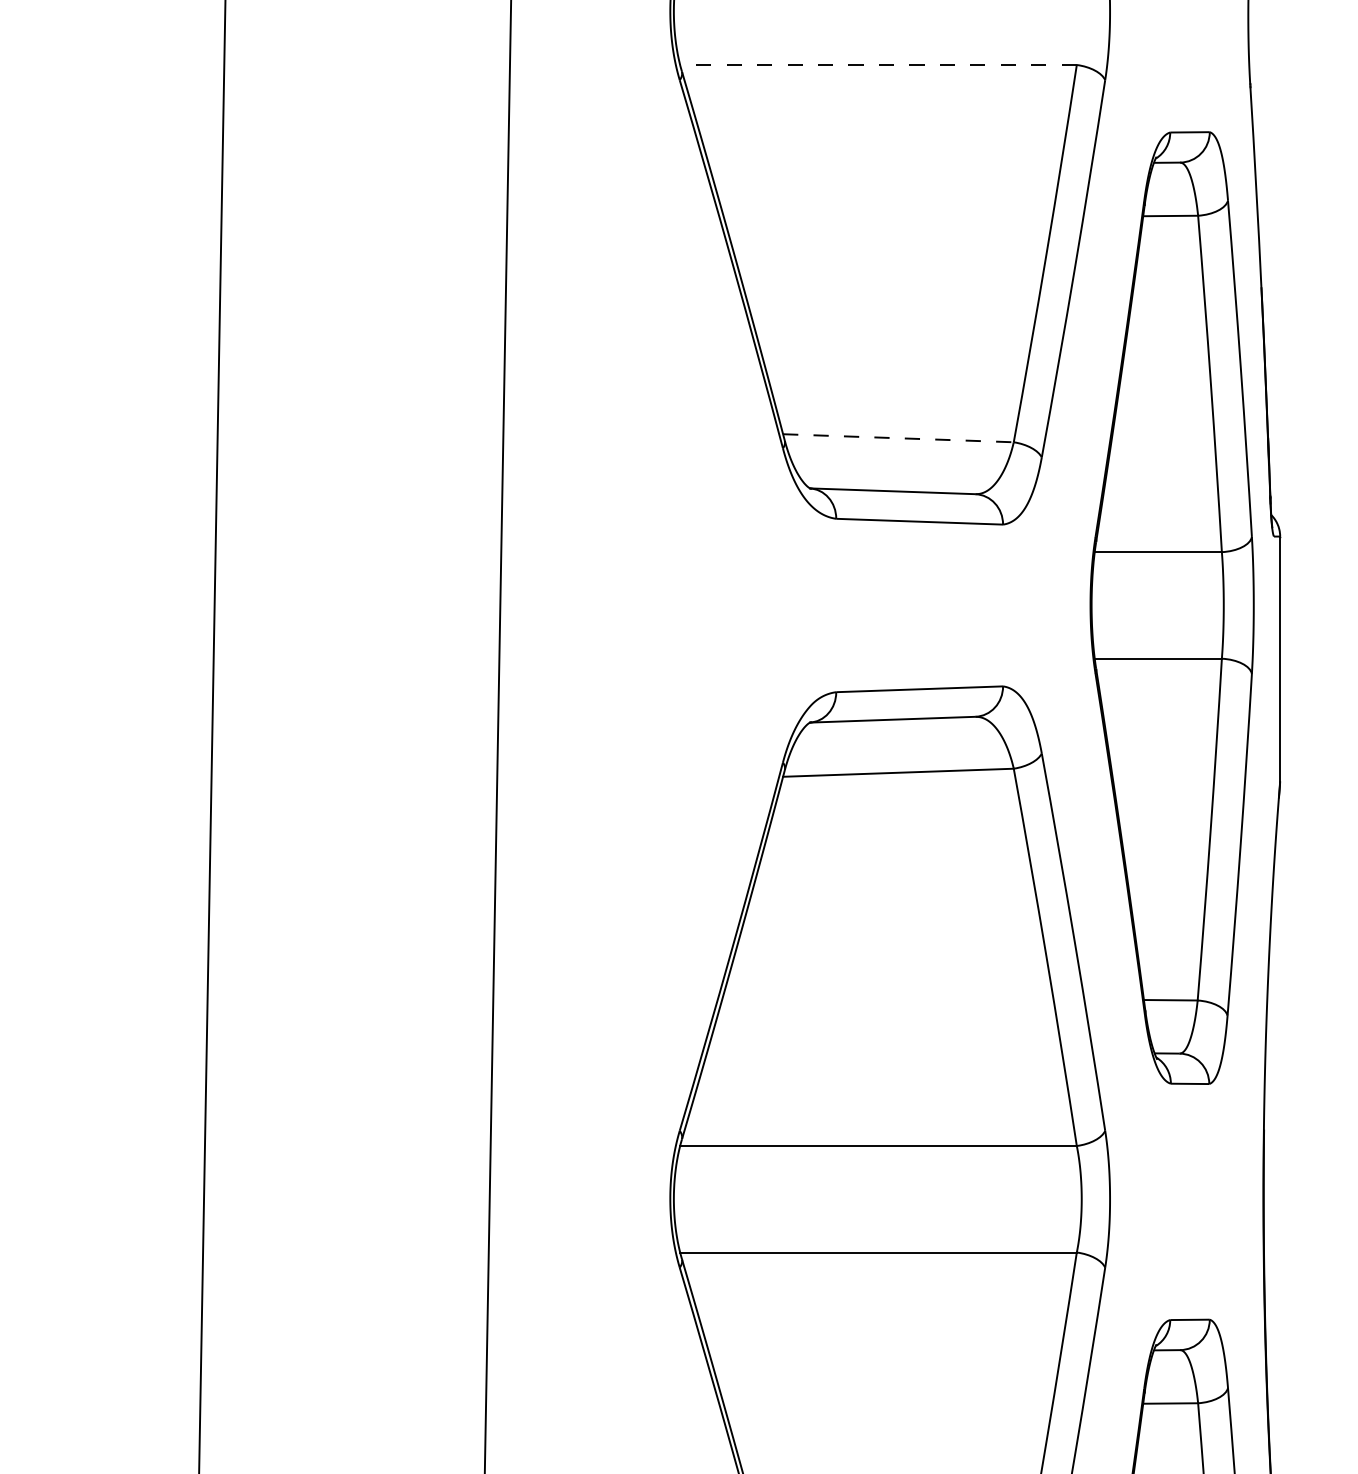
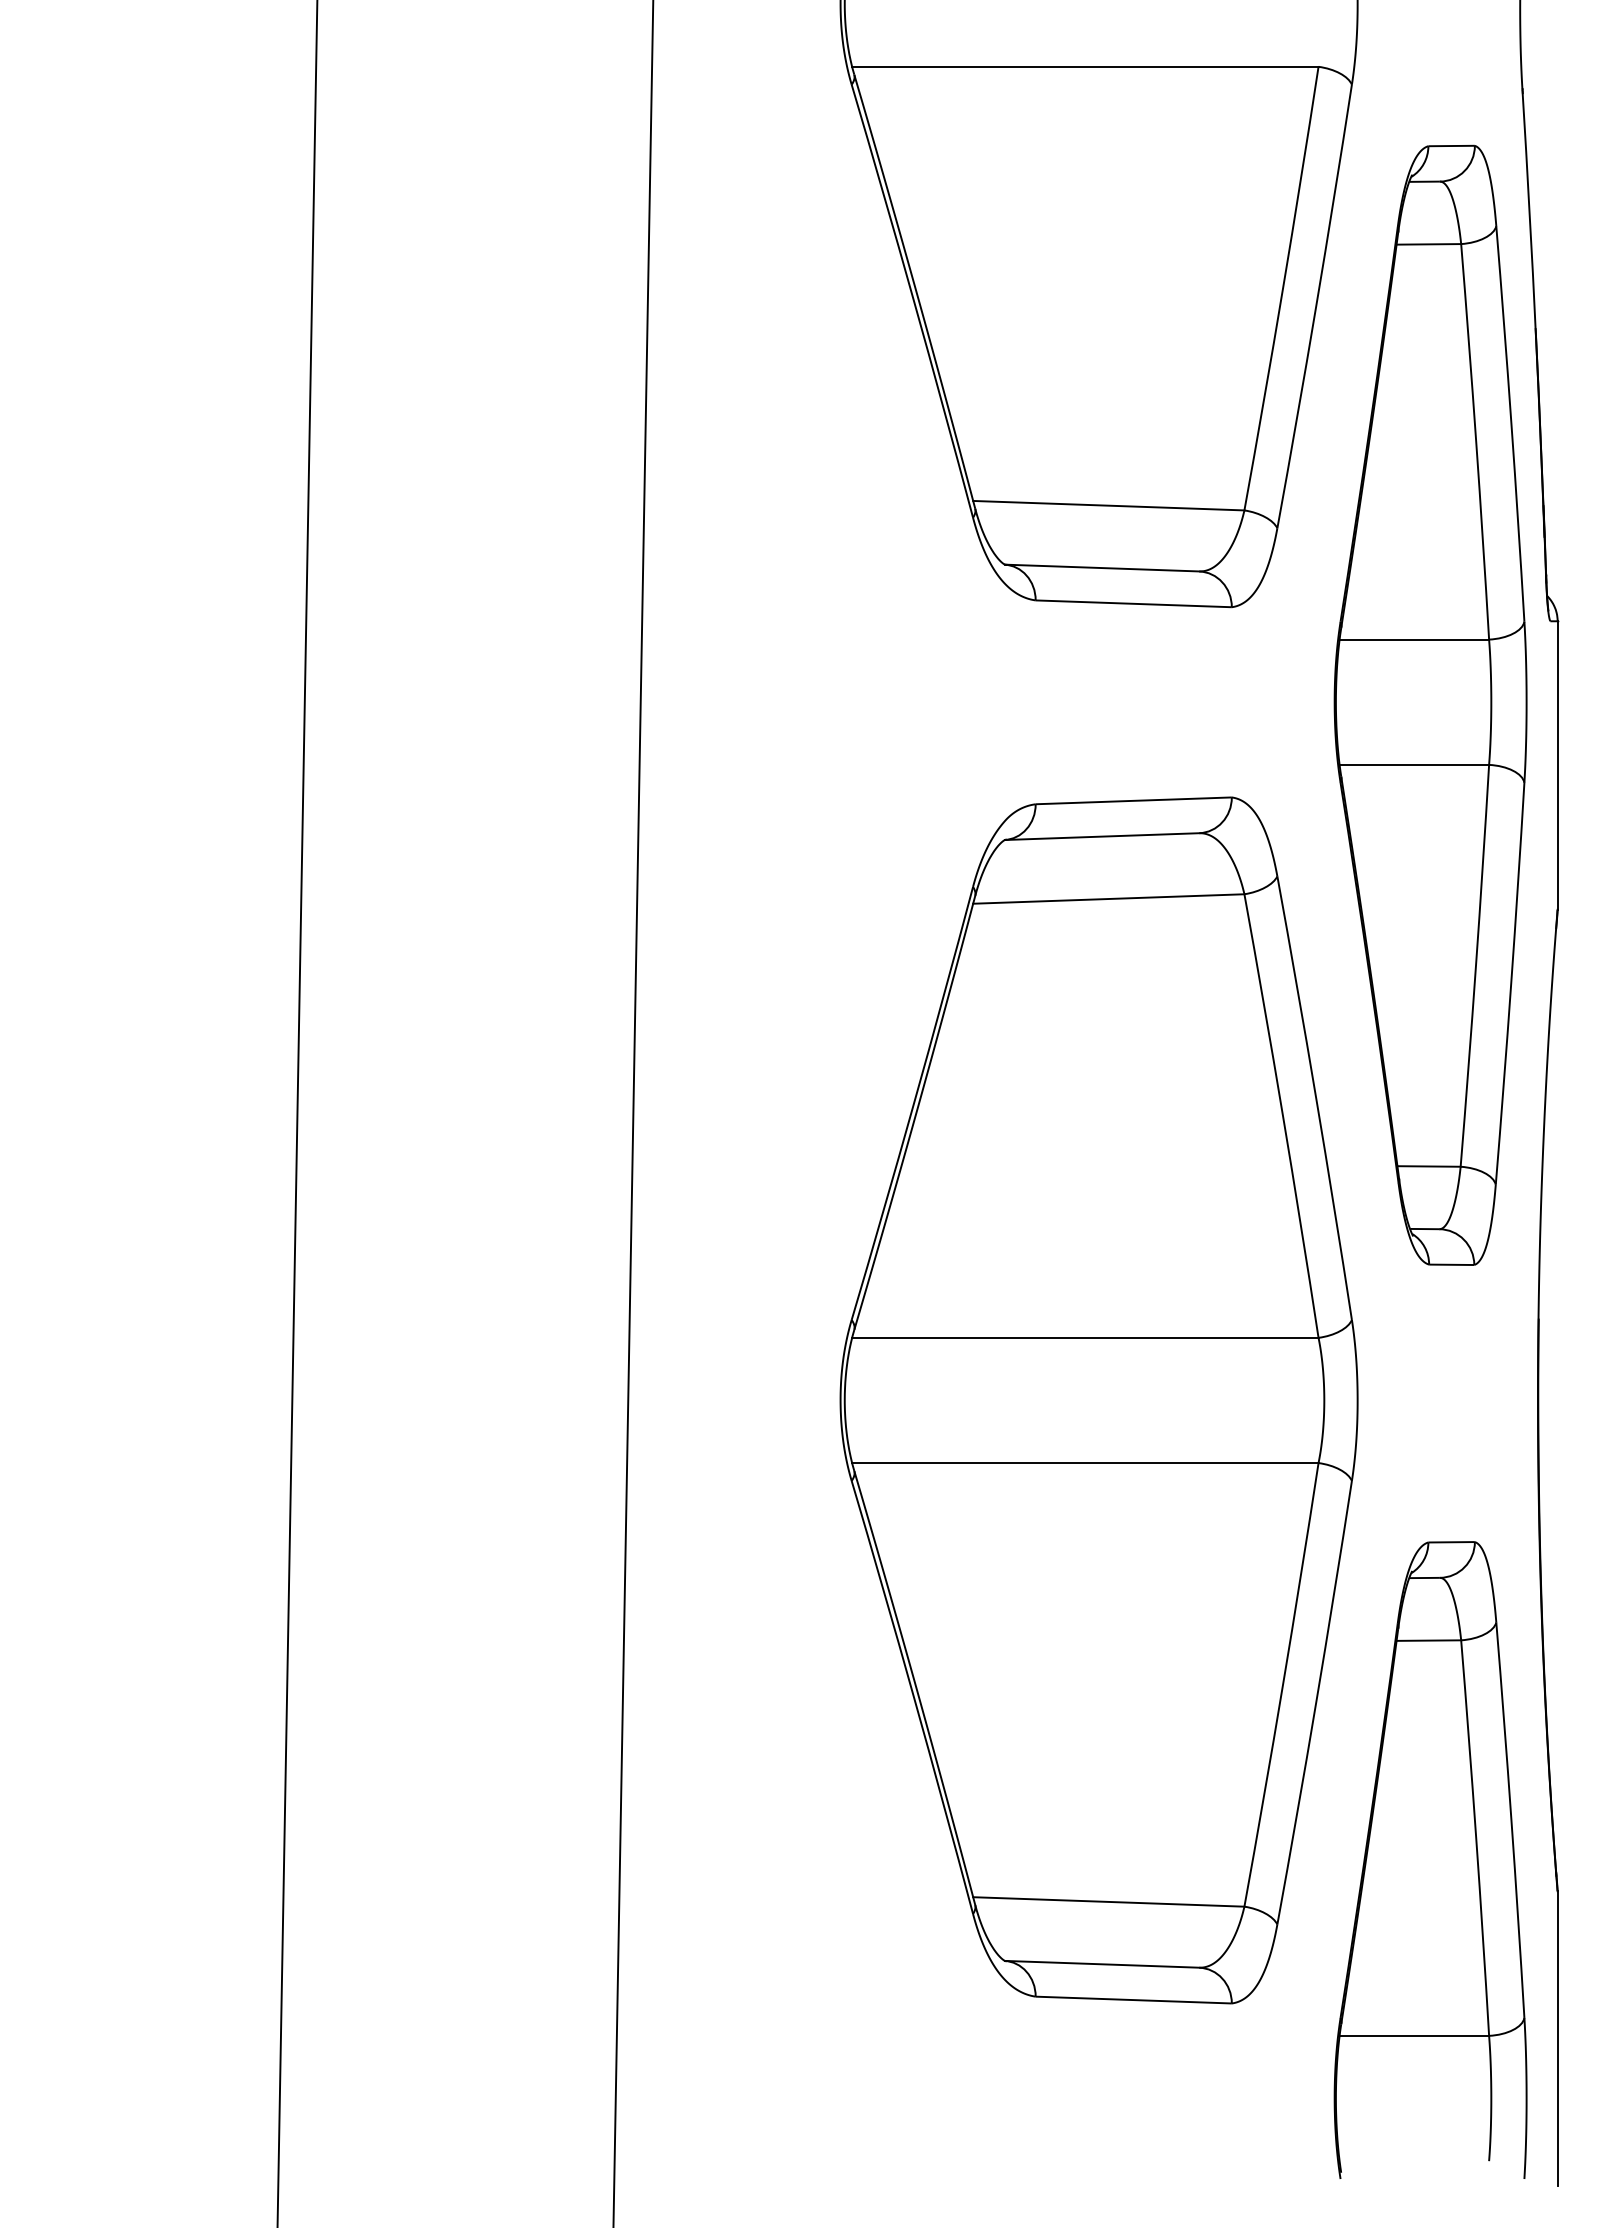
line: (877, 64) -> (1084, 66), dashed -> solid
line: (898, 438) -> (1108, 505), dashed -> solid

